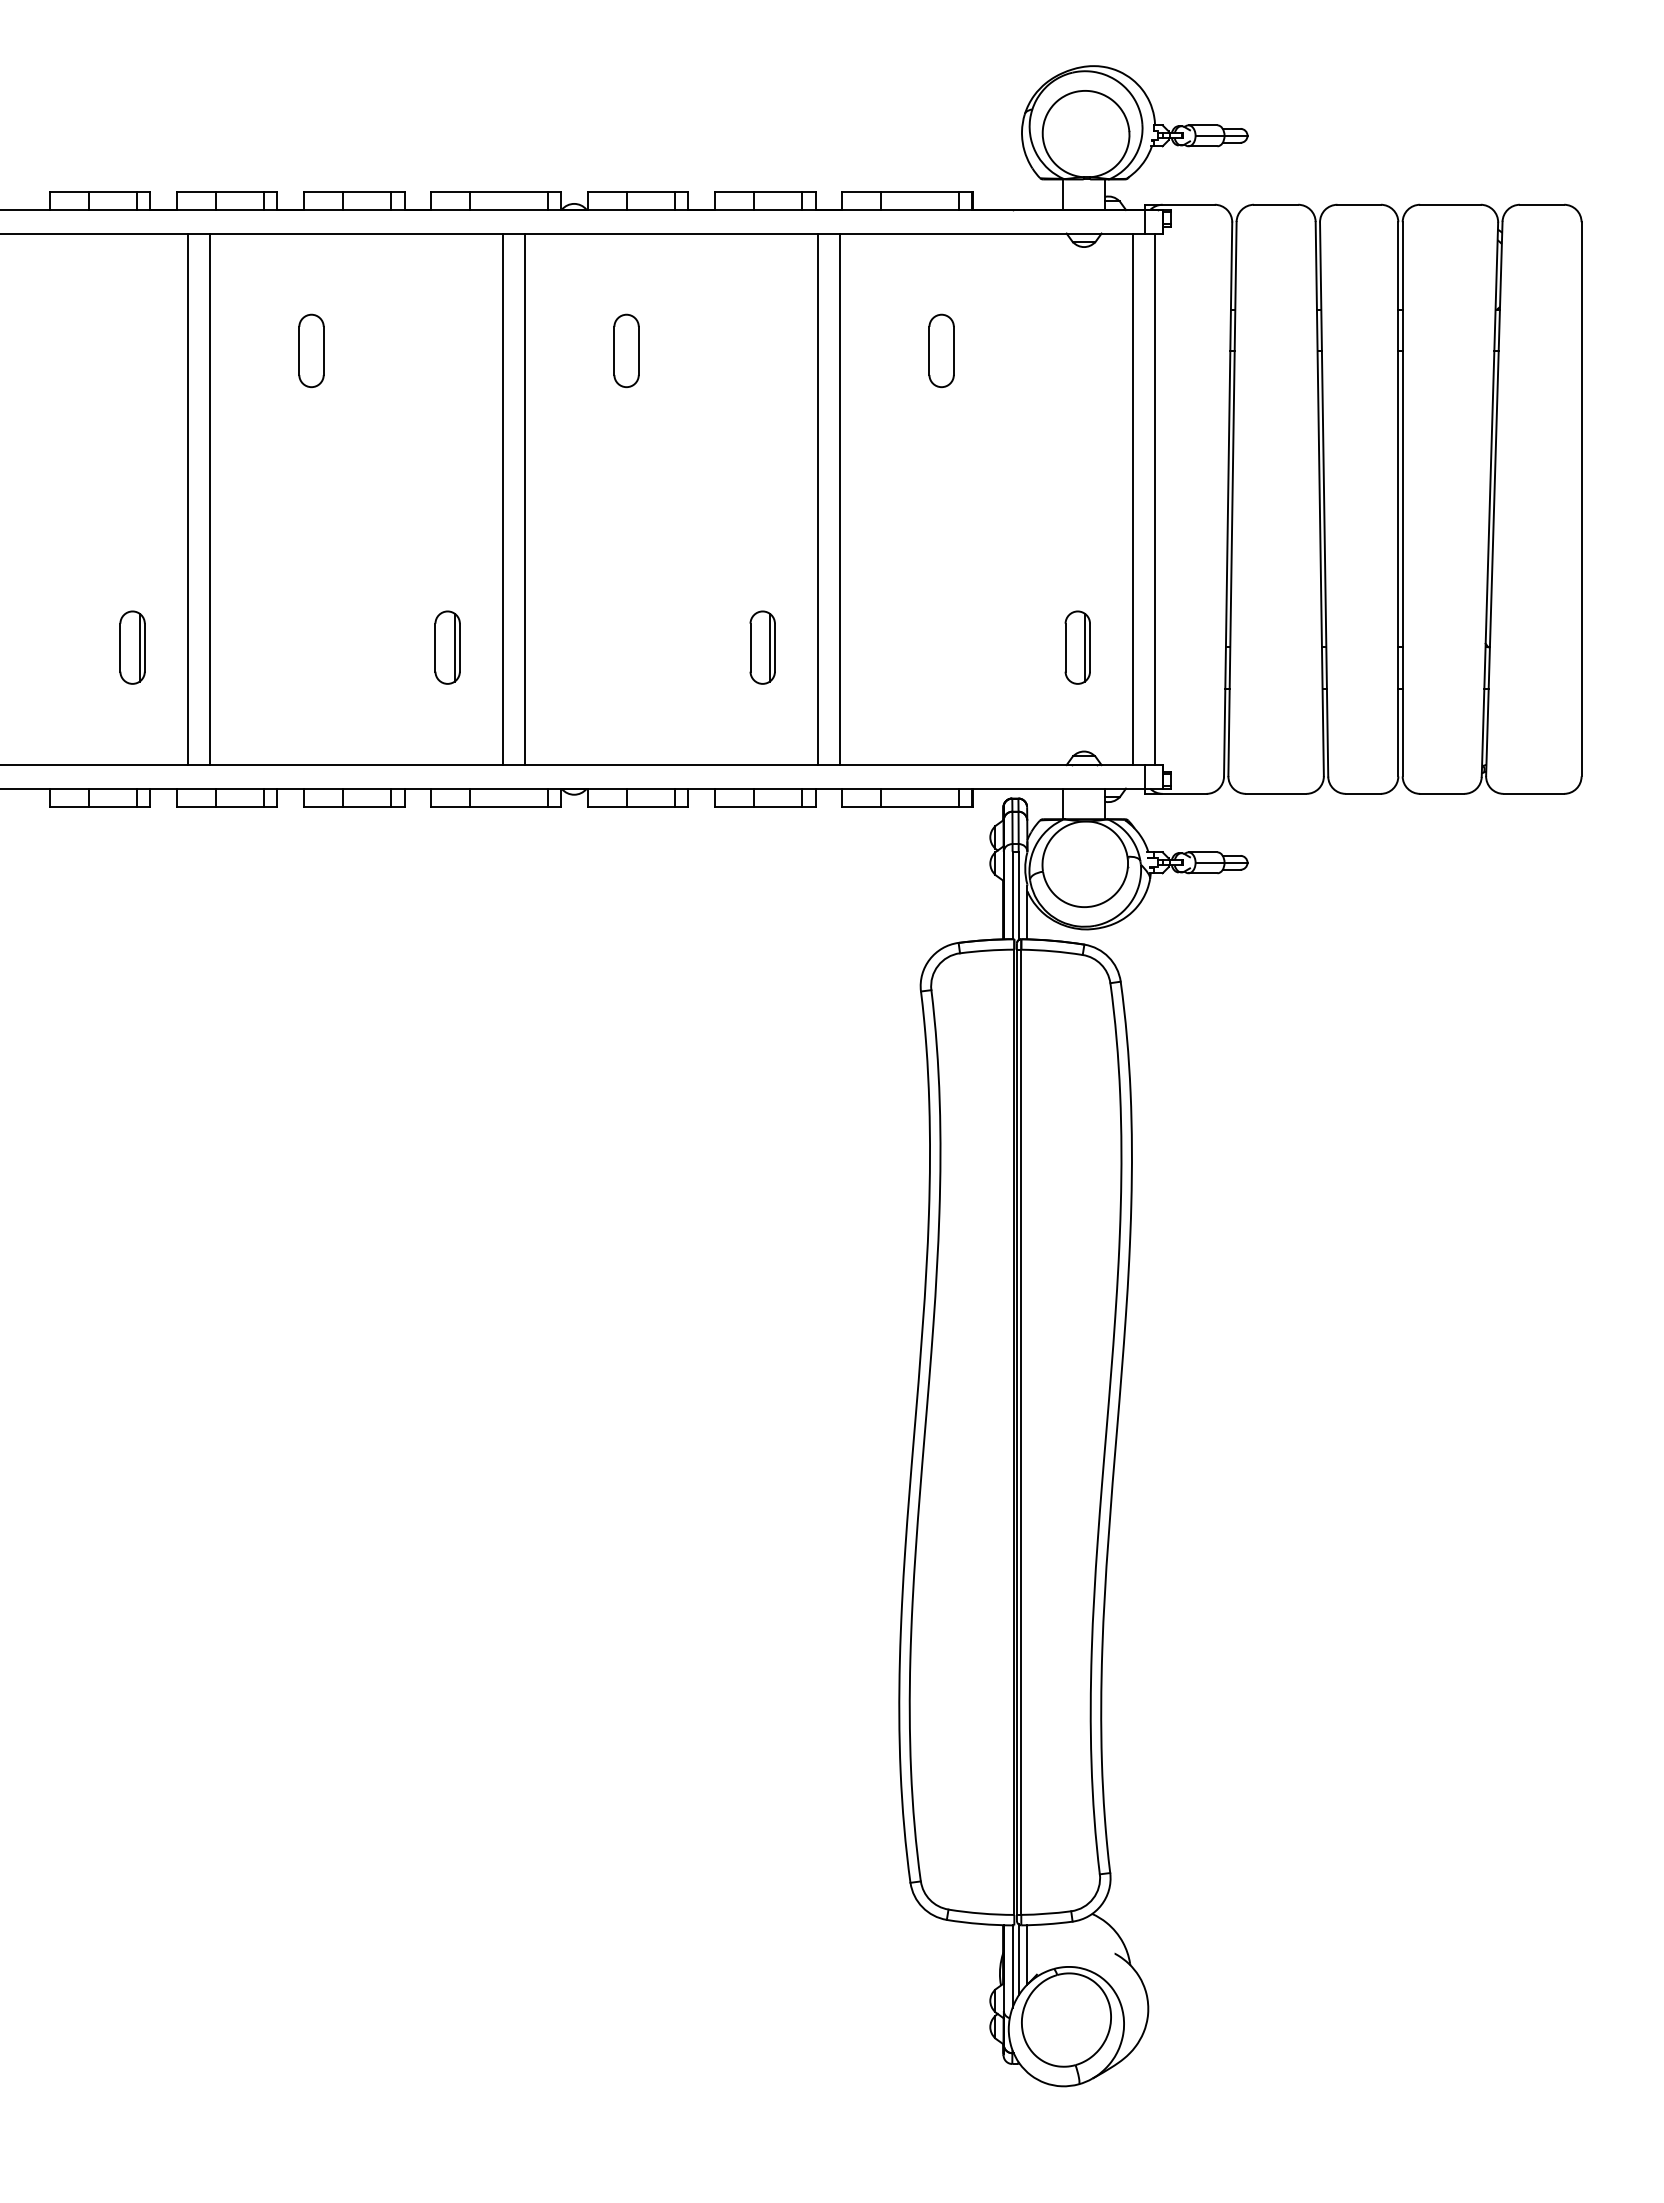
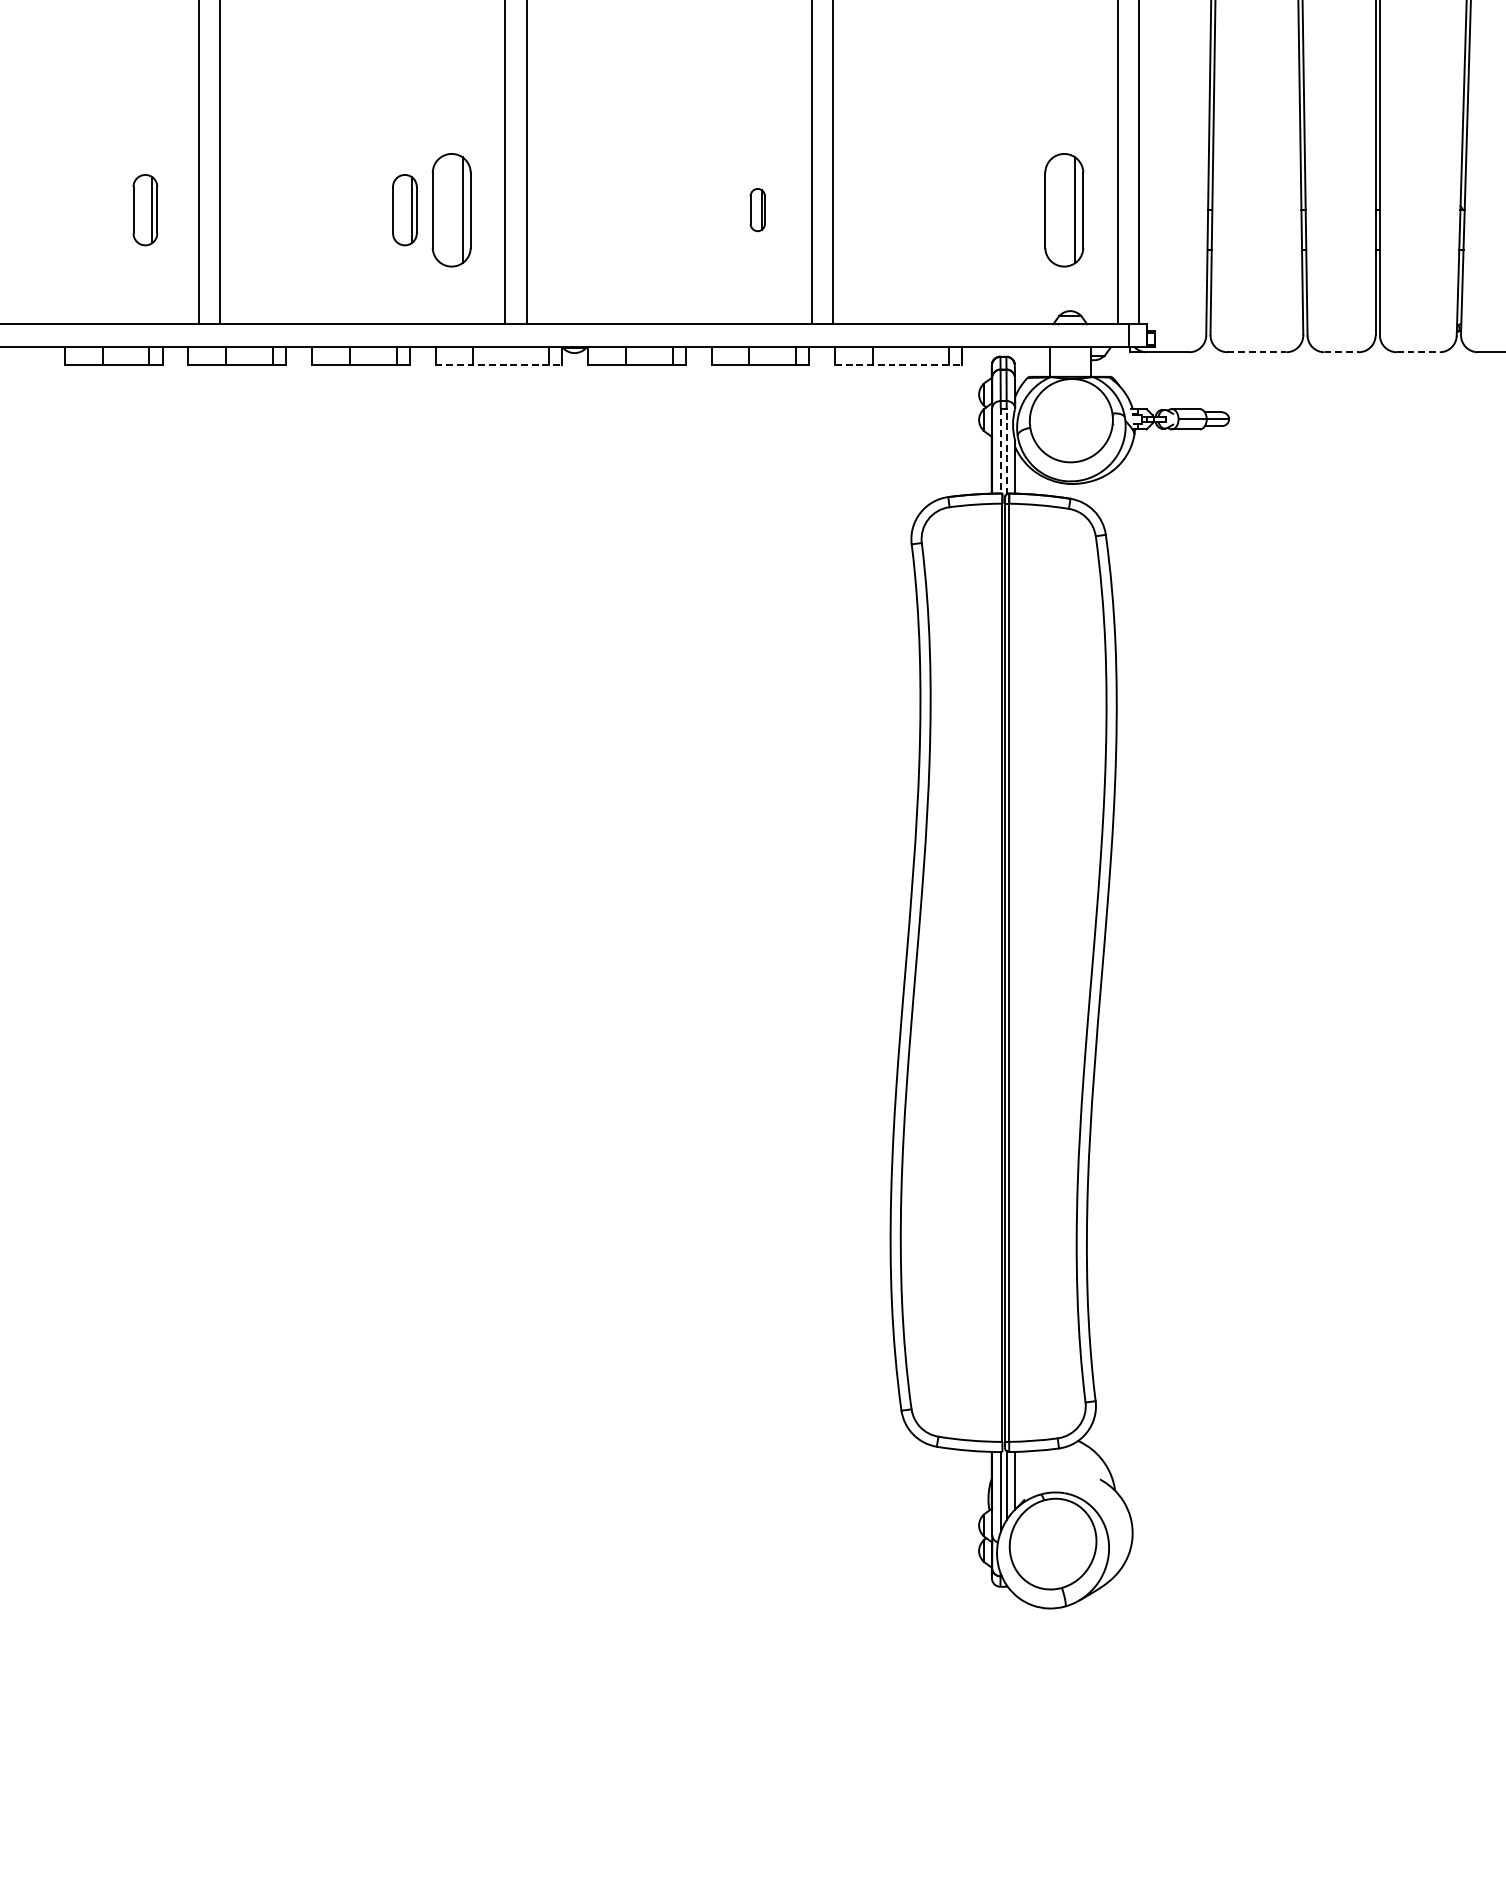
part: (399, 647) -> (404, 209), added
part: (447, 647) -> (451, 209), size x1.6
part: (762, 647) -> (757, 209), size x0.6
part: (1077, 647) -> (1063, 209), size x1.6
line: (1276, 793) -> (1257, 351), solid -> dashed
line: (1363, 793) -> (1341, 351), solid -> dashed
line: (1442, 793) -> (1418, 351), solid -> dashed
line: (496, 806) -> (499, 364), solid -> dashed
line: (907, 806) -> (898, 364), solid -> dashed
line: (1012, 895) -> (1000, 451), solid -> dashed
line: (1018, 895) -> (1006, 451), solid -> dashed

